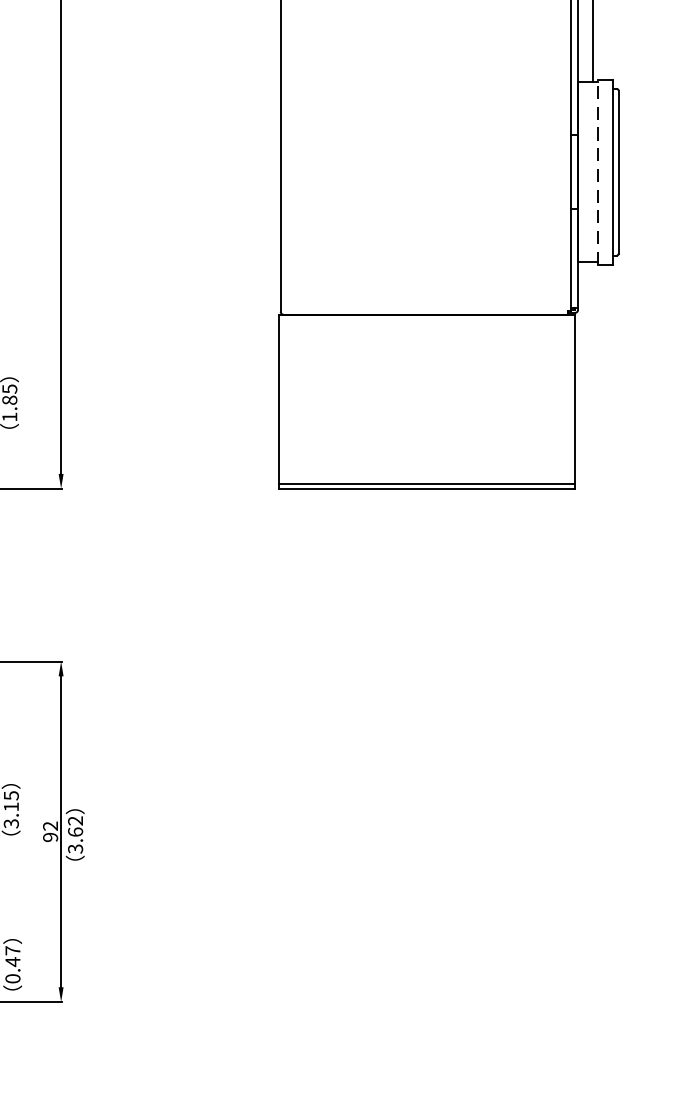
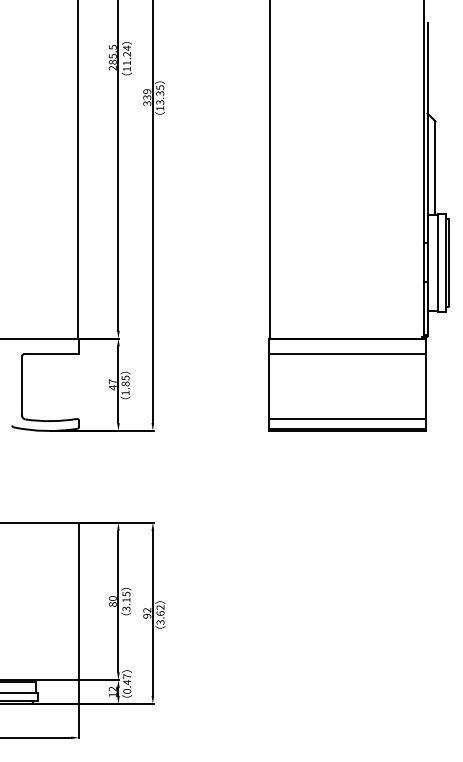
line: (598, 171) -> (438, 262), dashed -> solid
line: (425, 344) -> (346, 354), added
line: (425, 465) -> (346, 418), added

